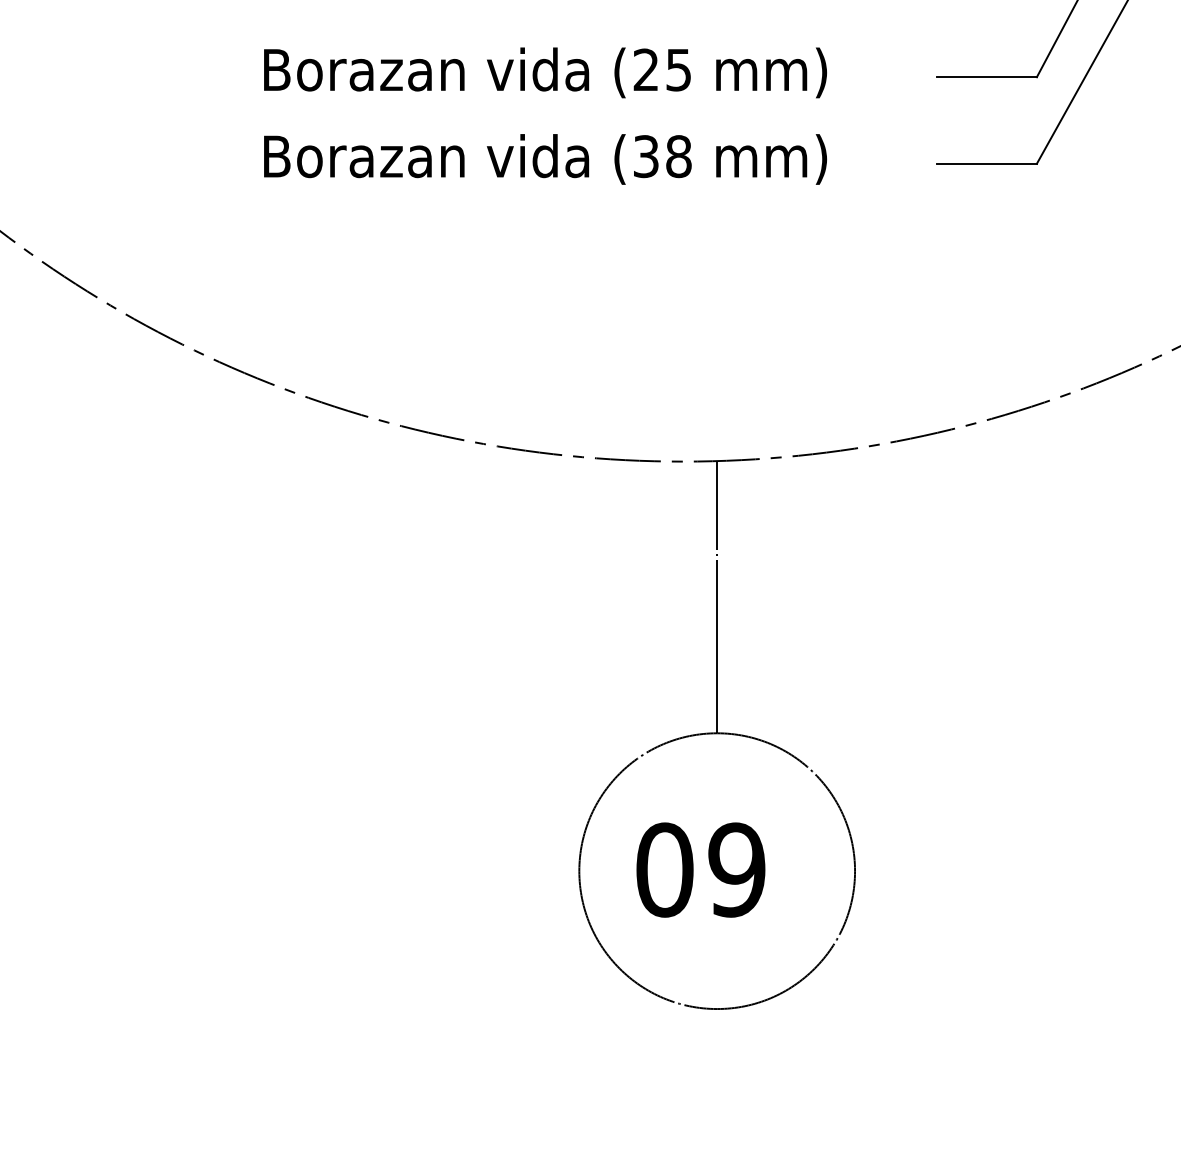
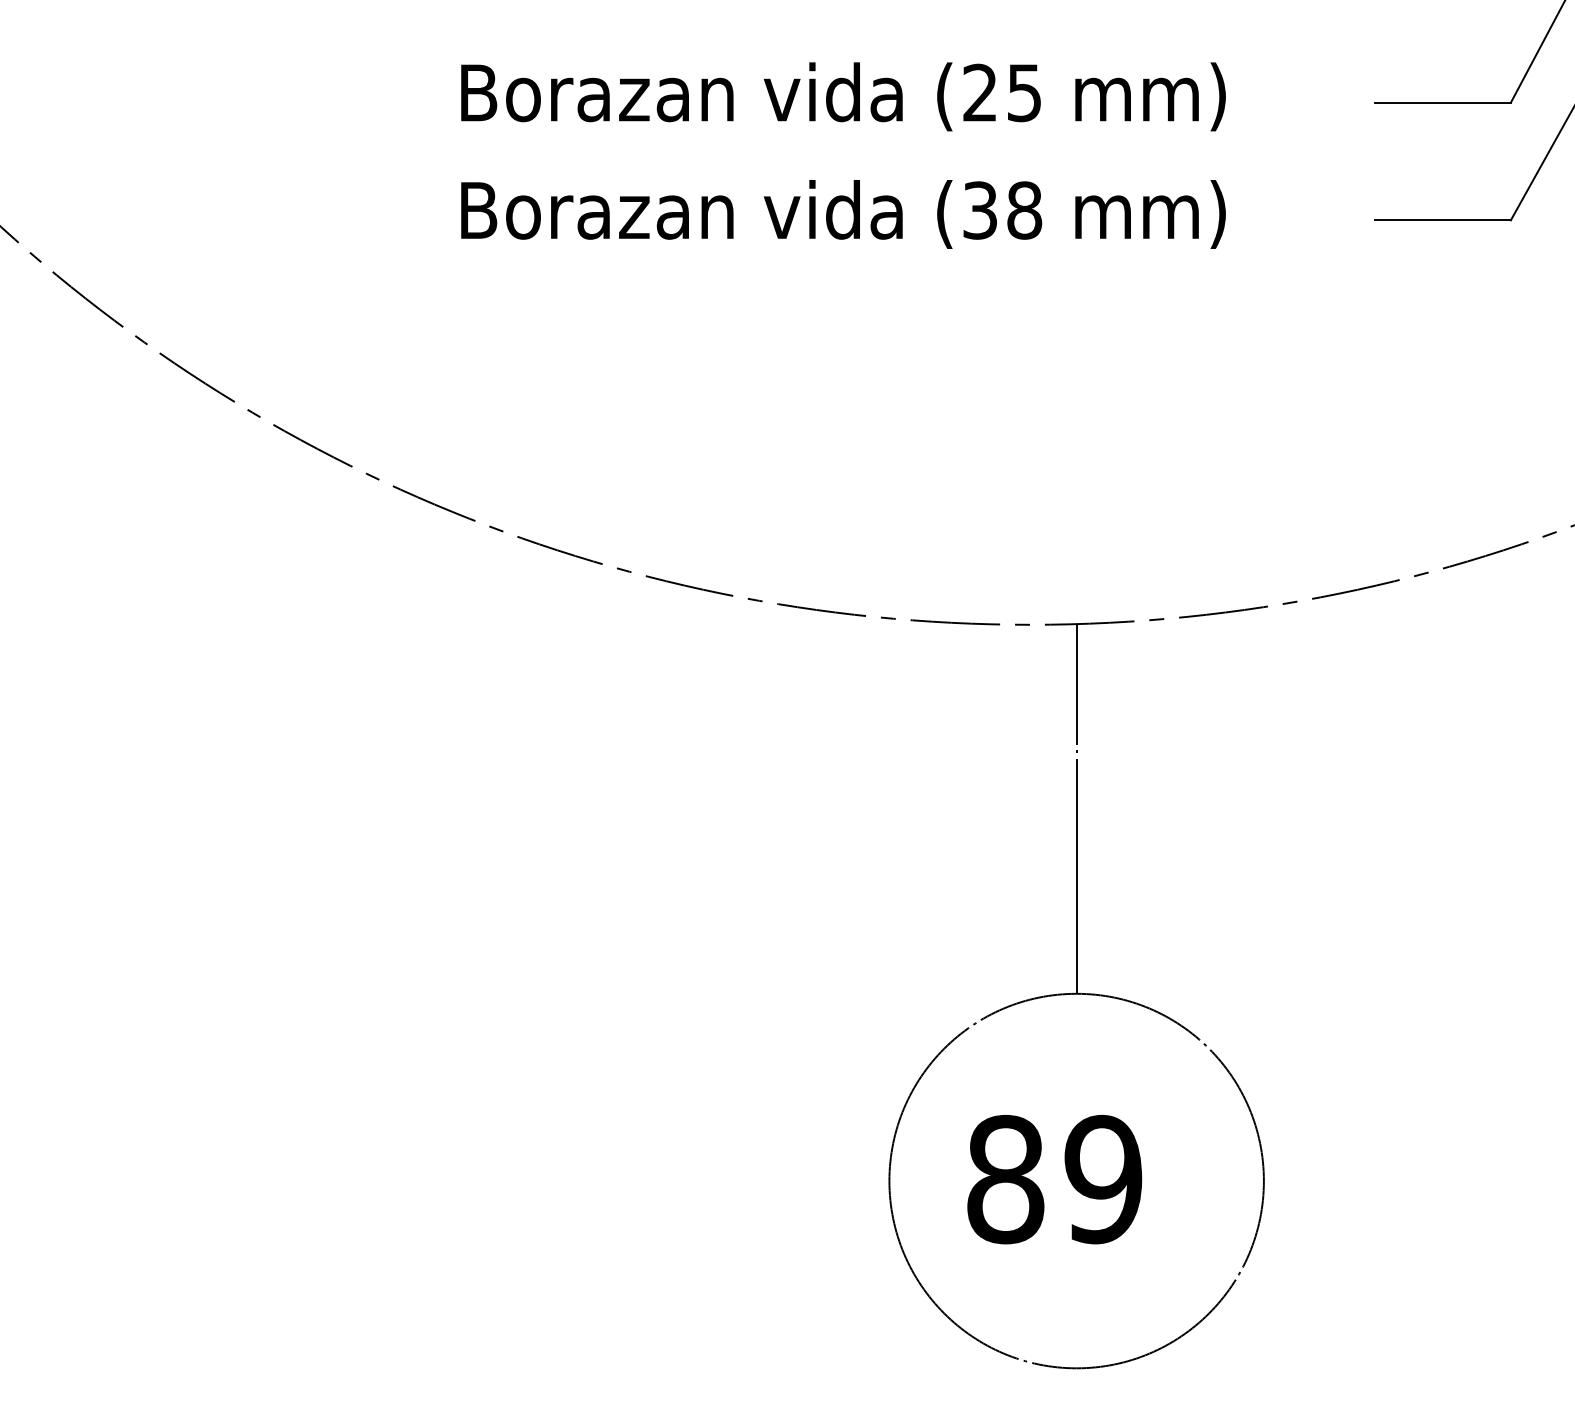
text: (664, 869) -> (1005, 1178), 09 -> 89

